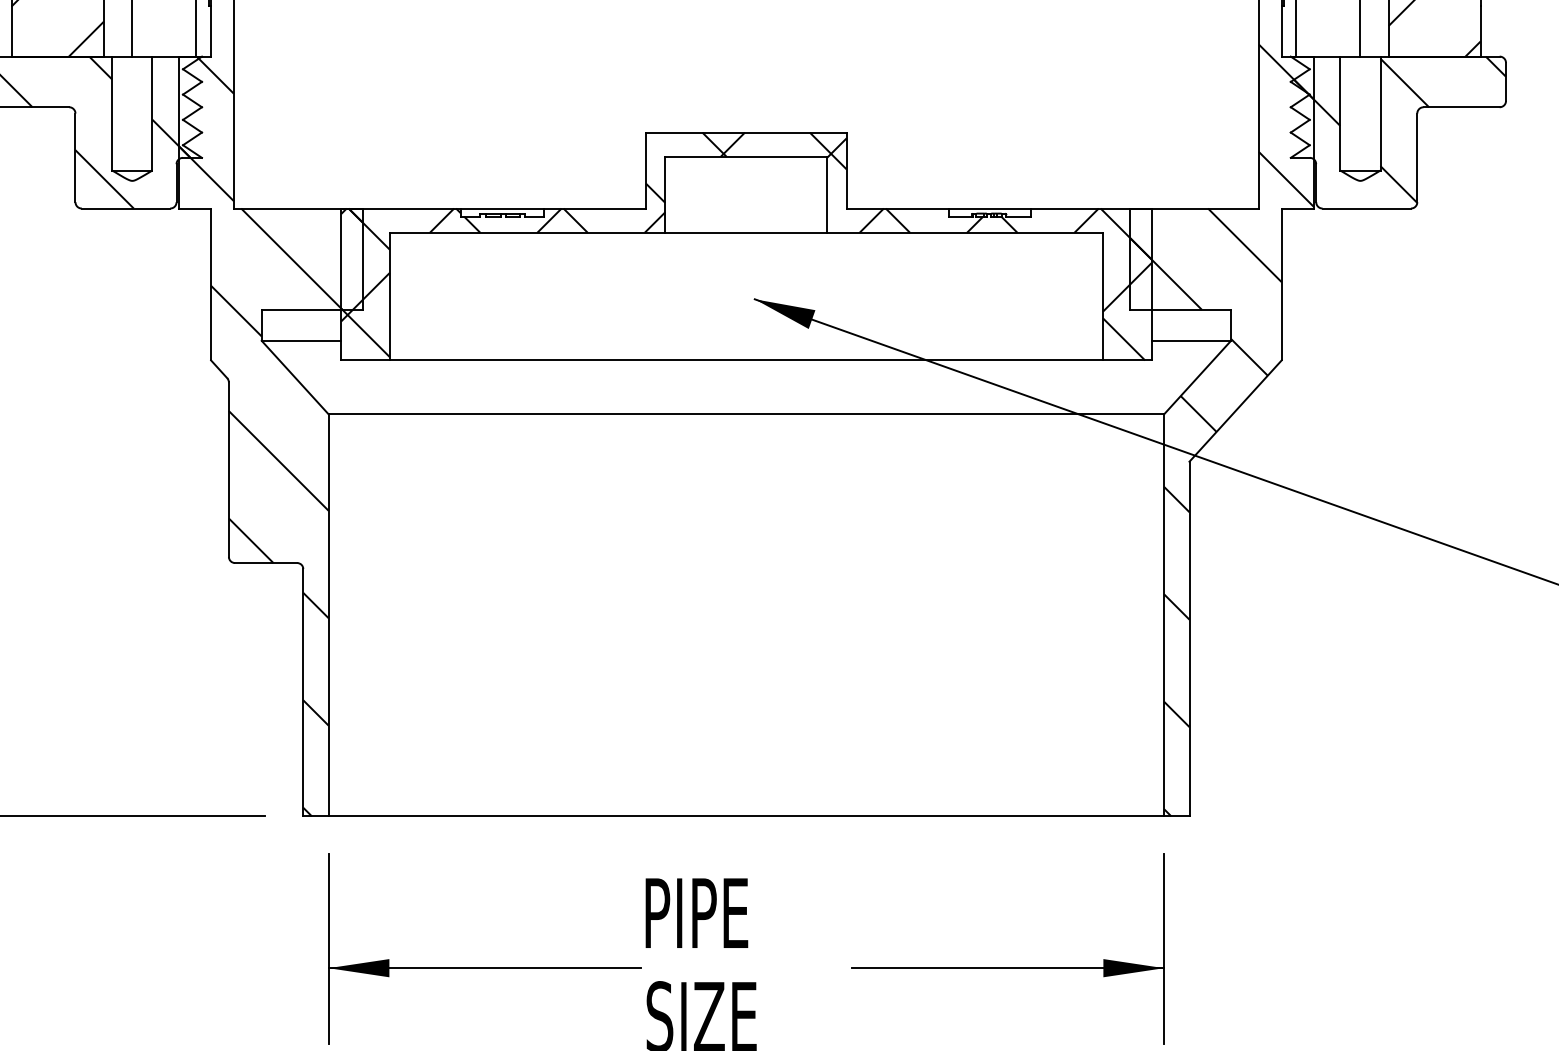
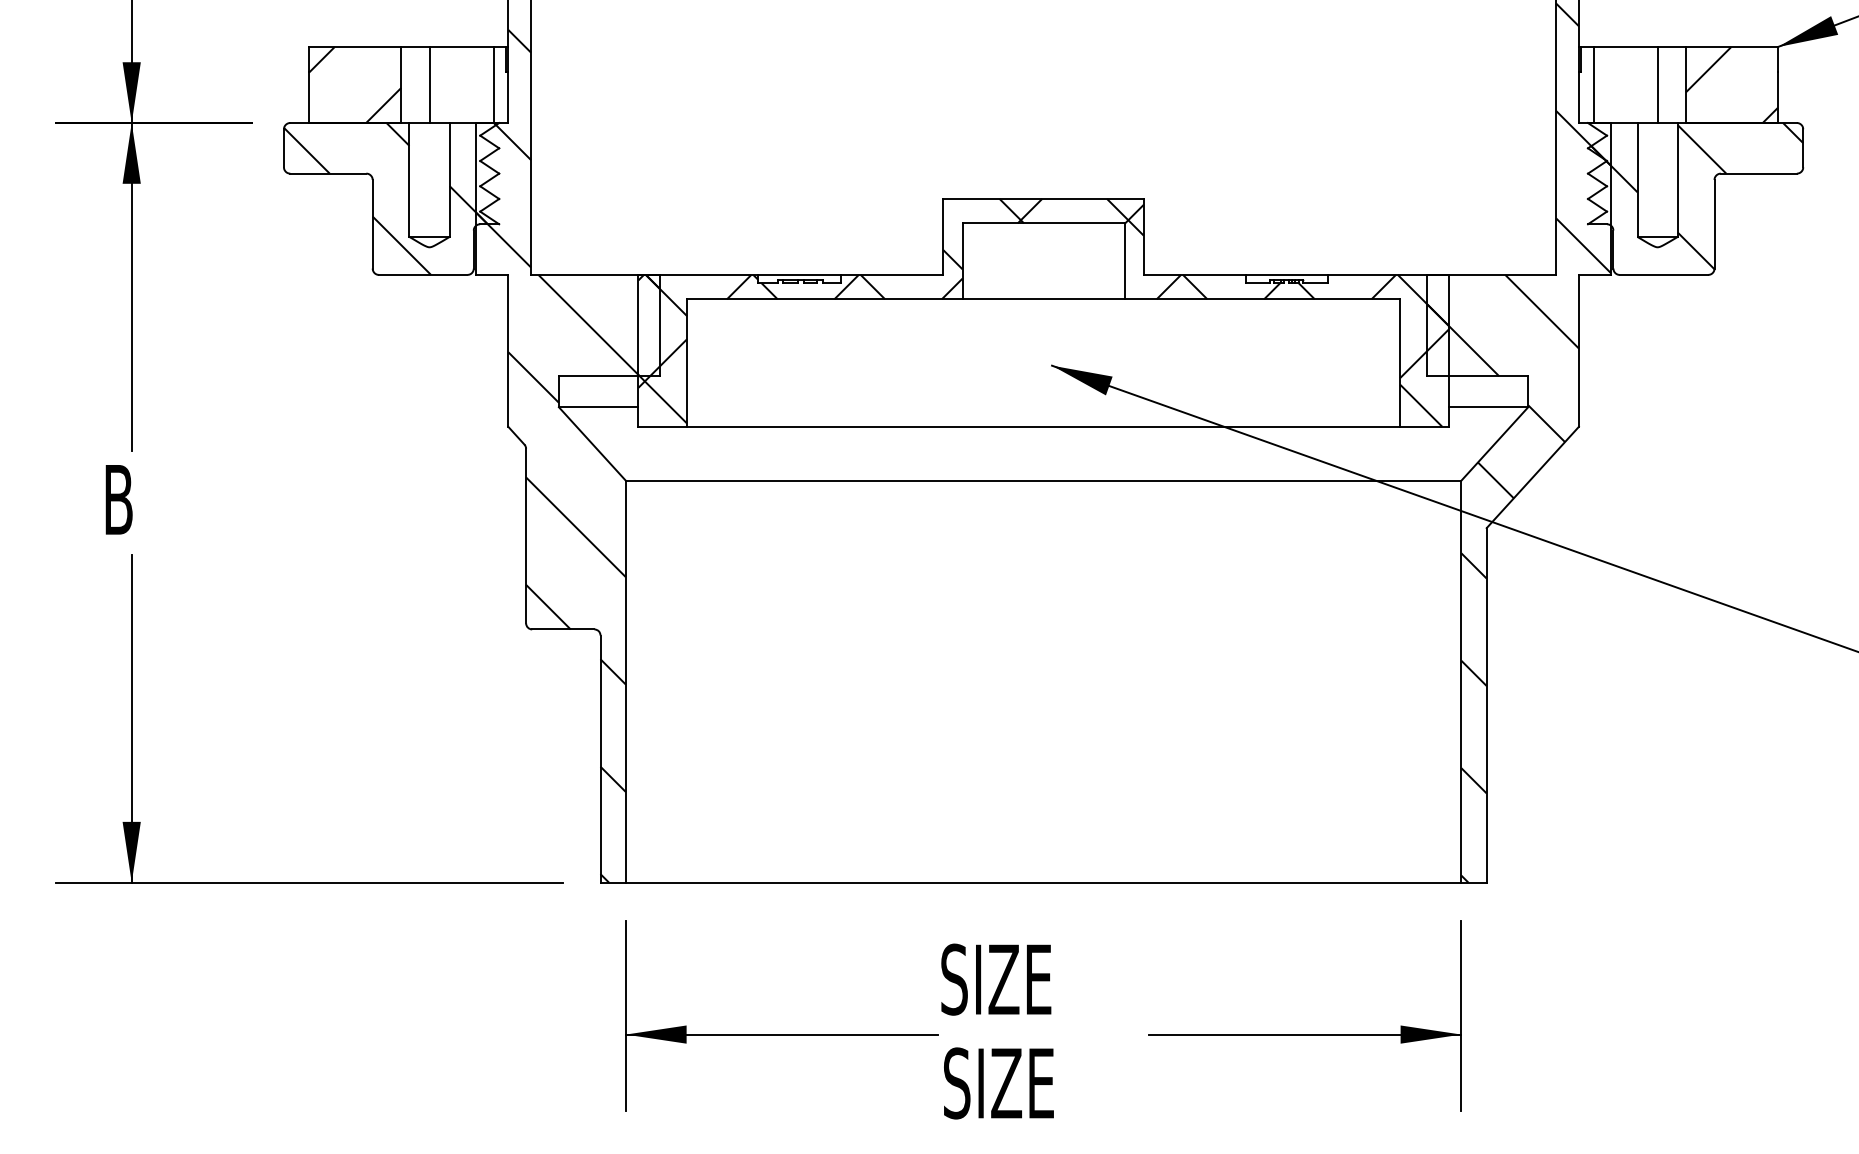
text: (699, 913) -> (996, 979), PIPE -> SIZE

